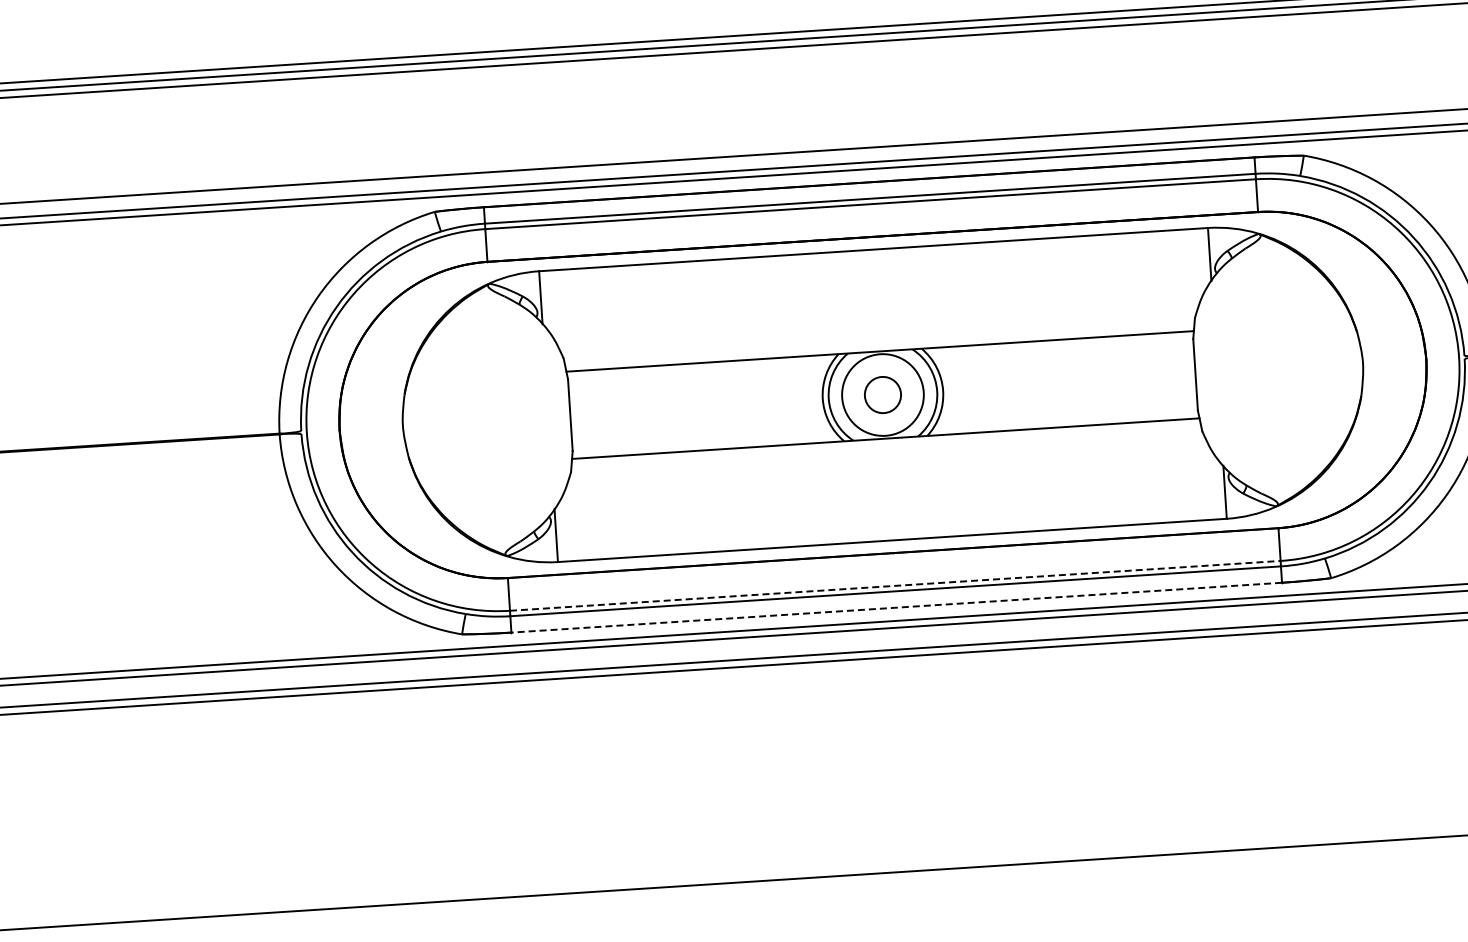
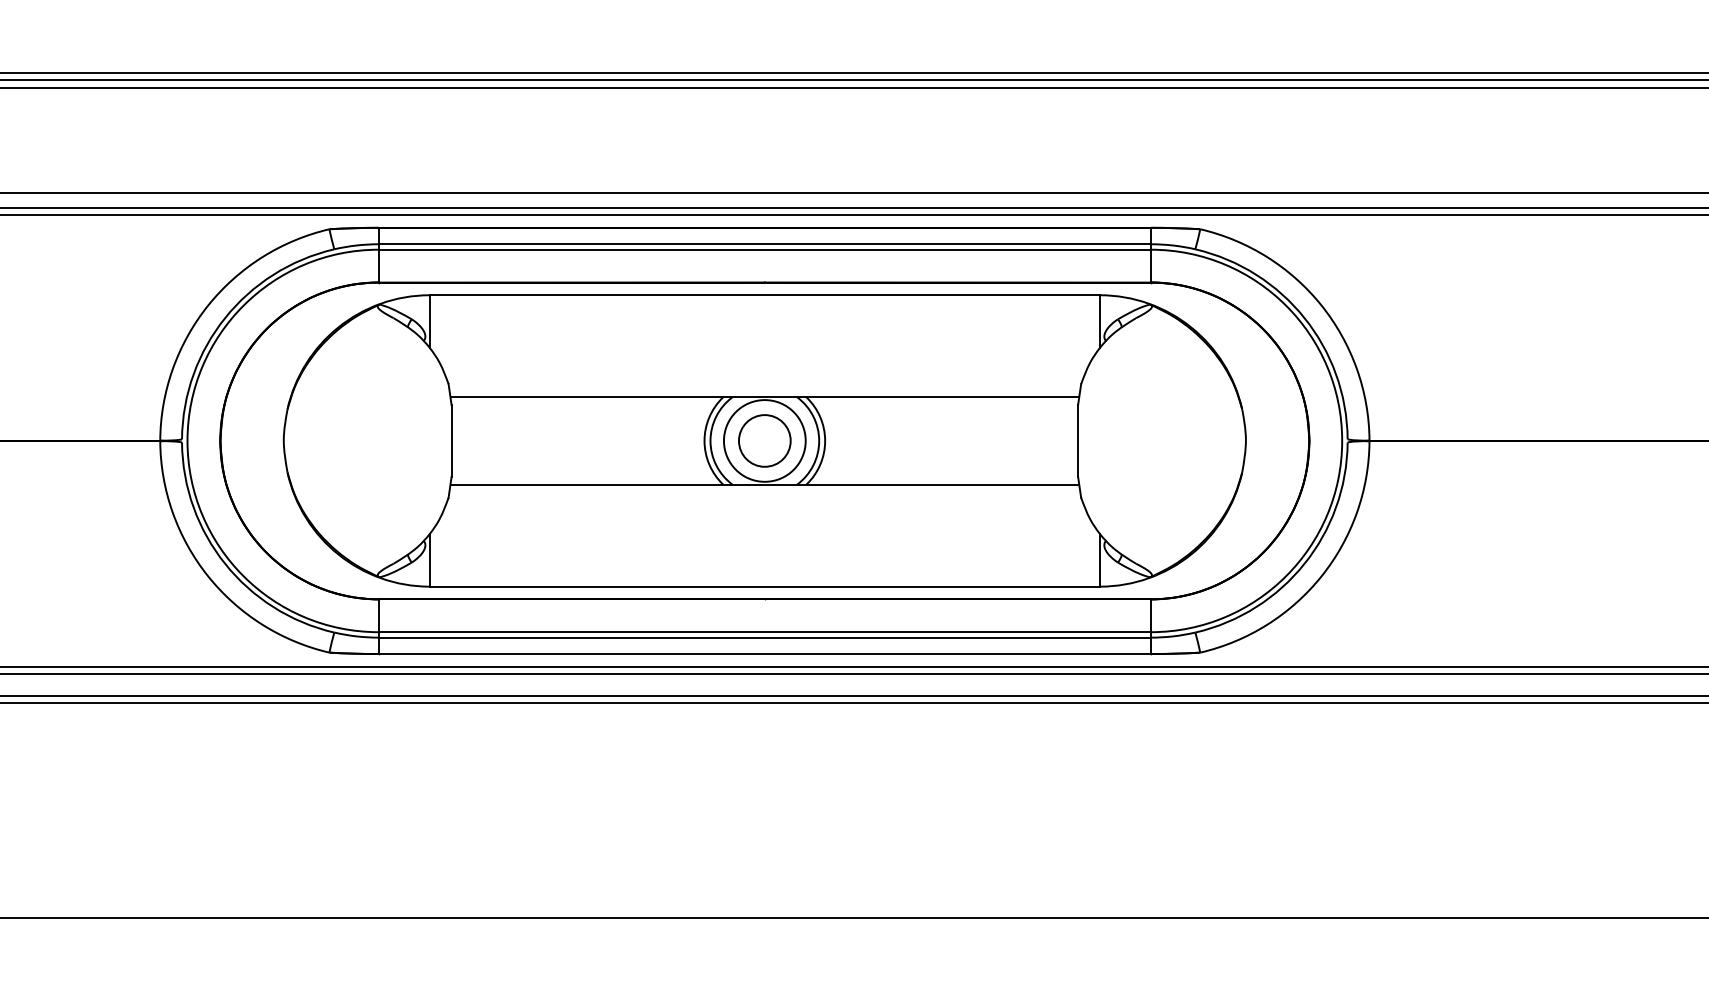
circle: (882, 394) -> (764, 440), size x1.43
line: (895, 586) -> (765, 632), dashed -> solid
line: (896, 608) -> (764, 654), dashed -> solid

